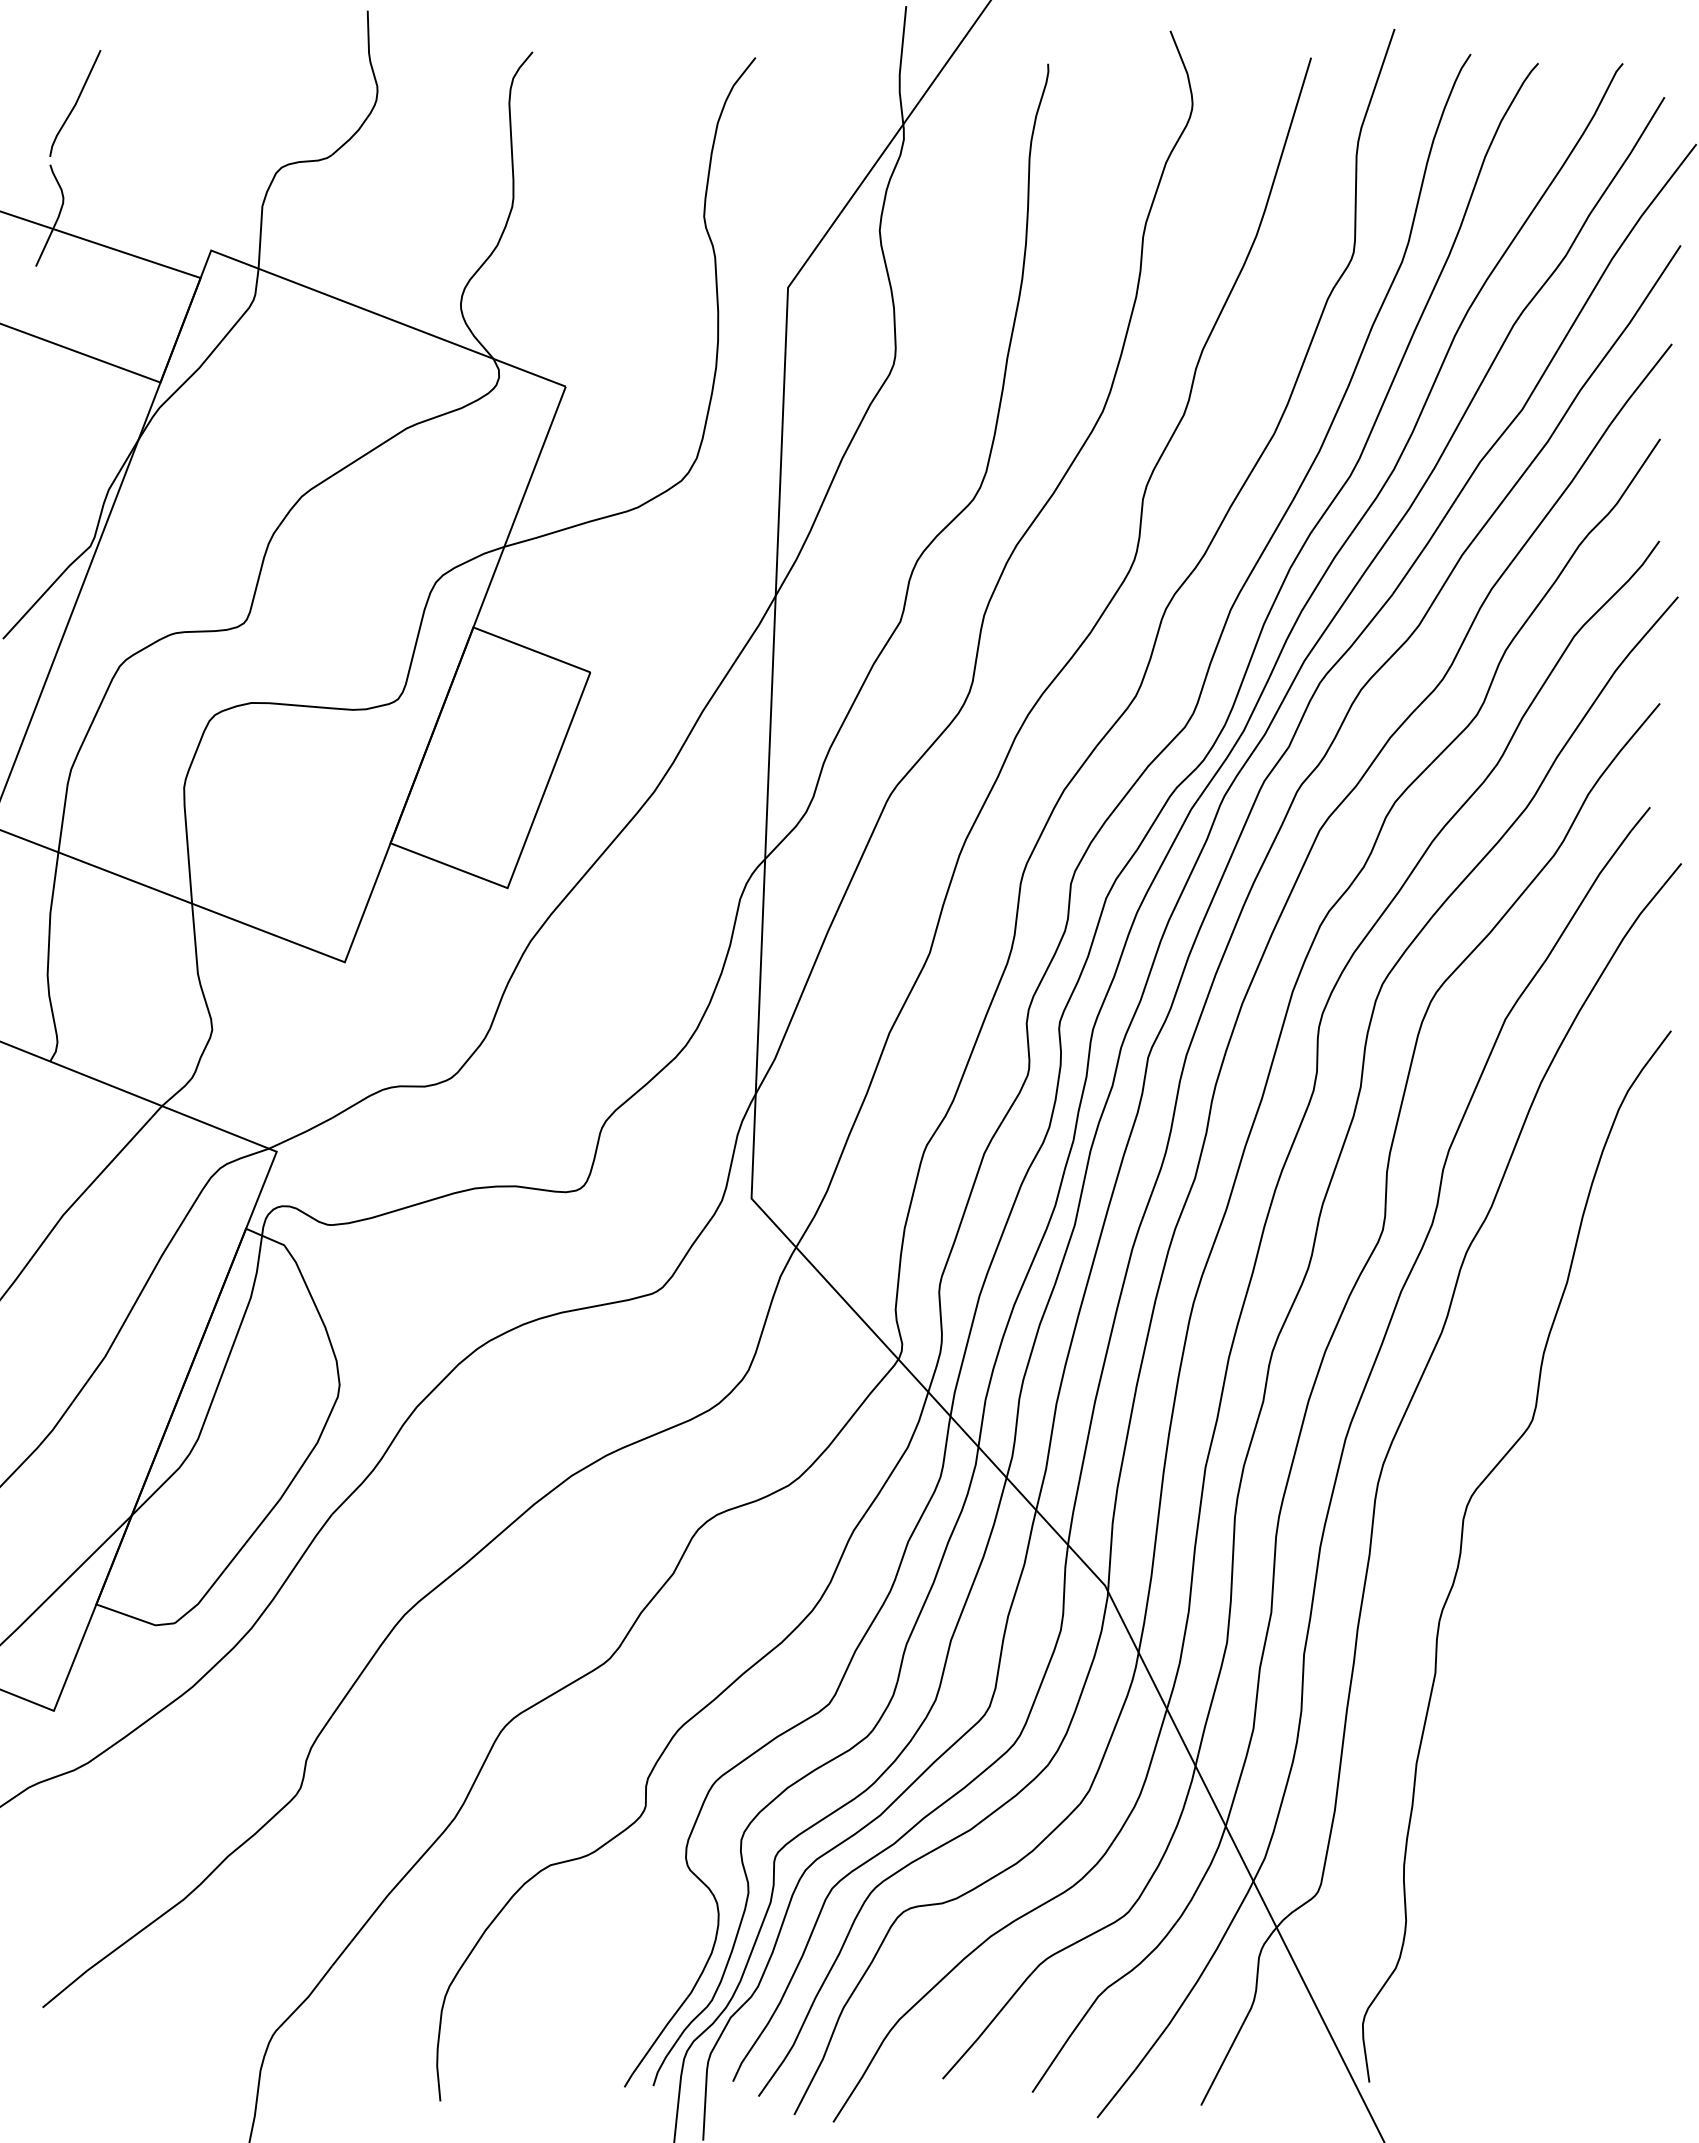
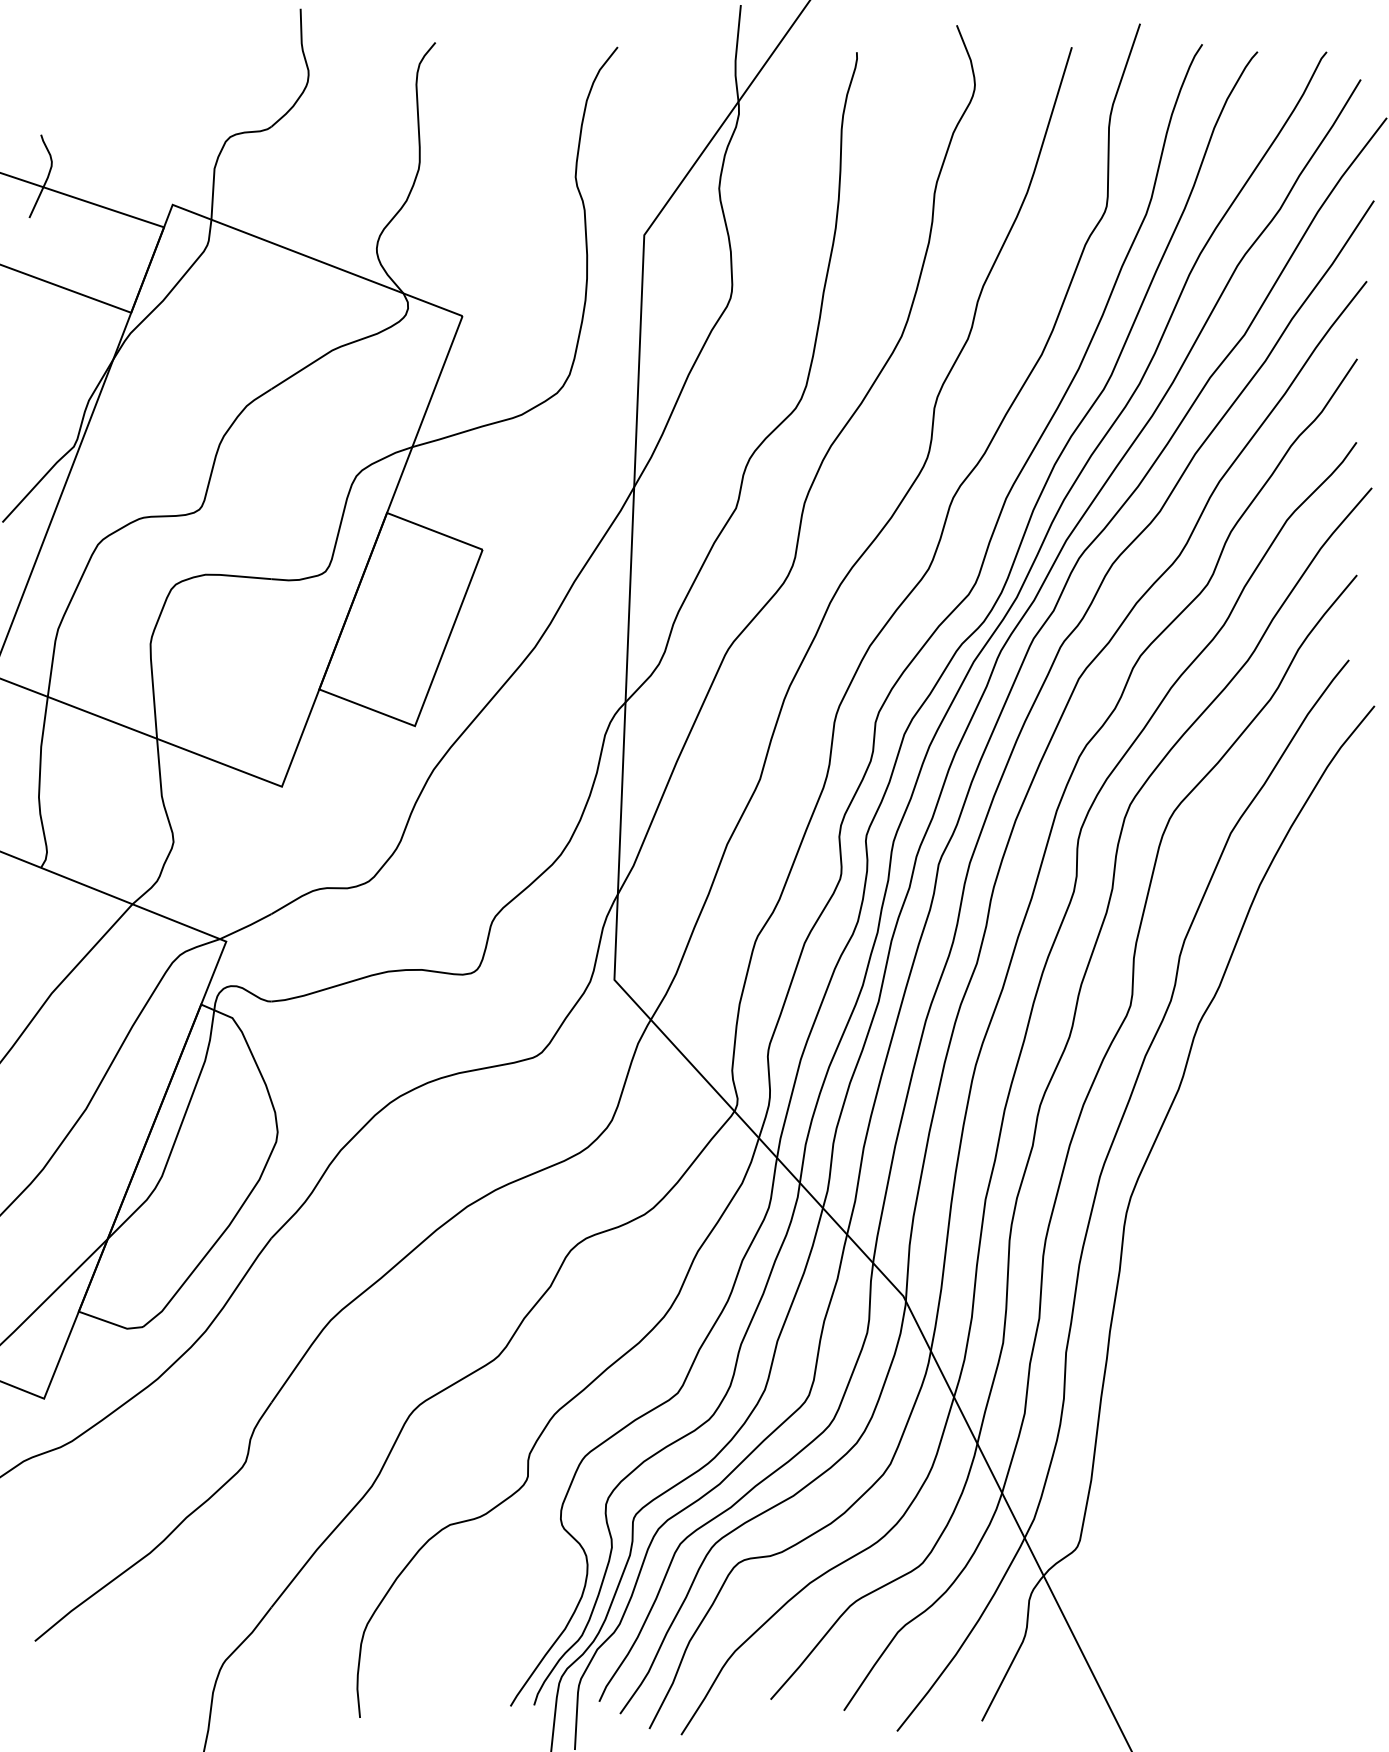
line: (75, 103) -> (61, 84), removed
curve: (1461, 1554) -> (1194, 1270), removed

